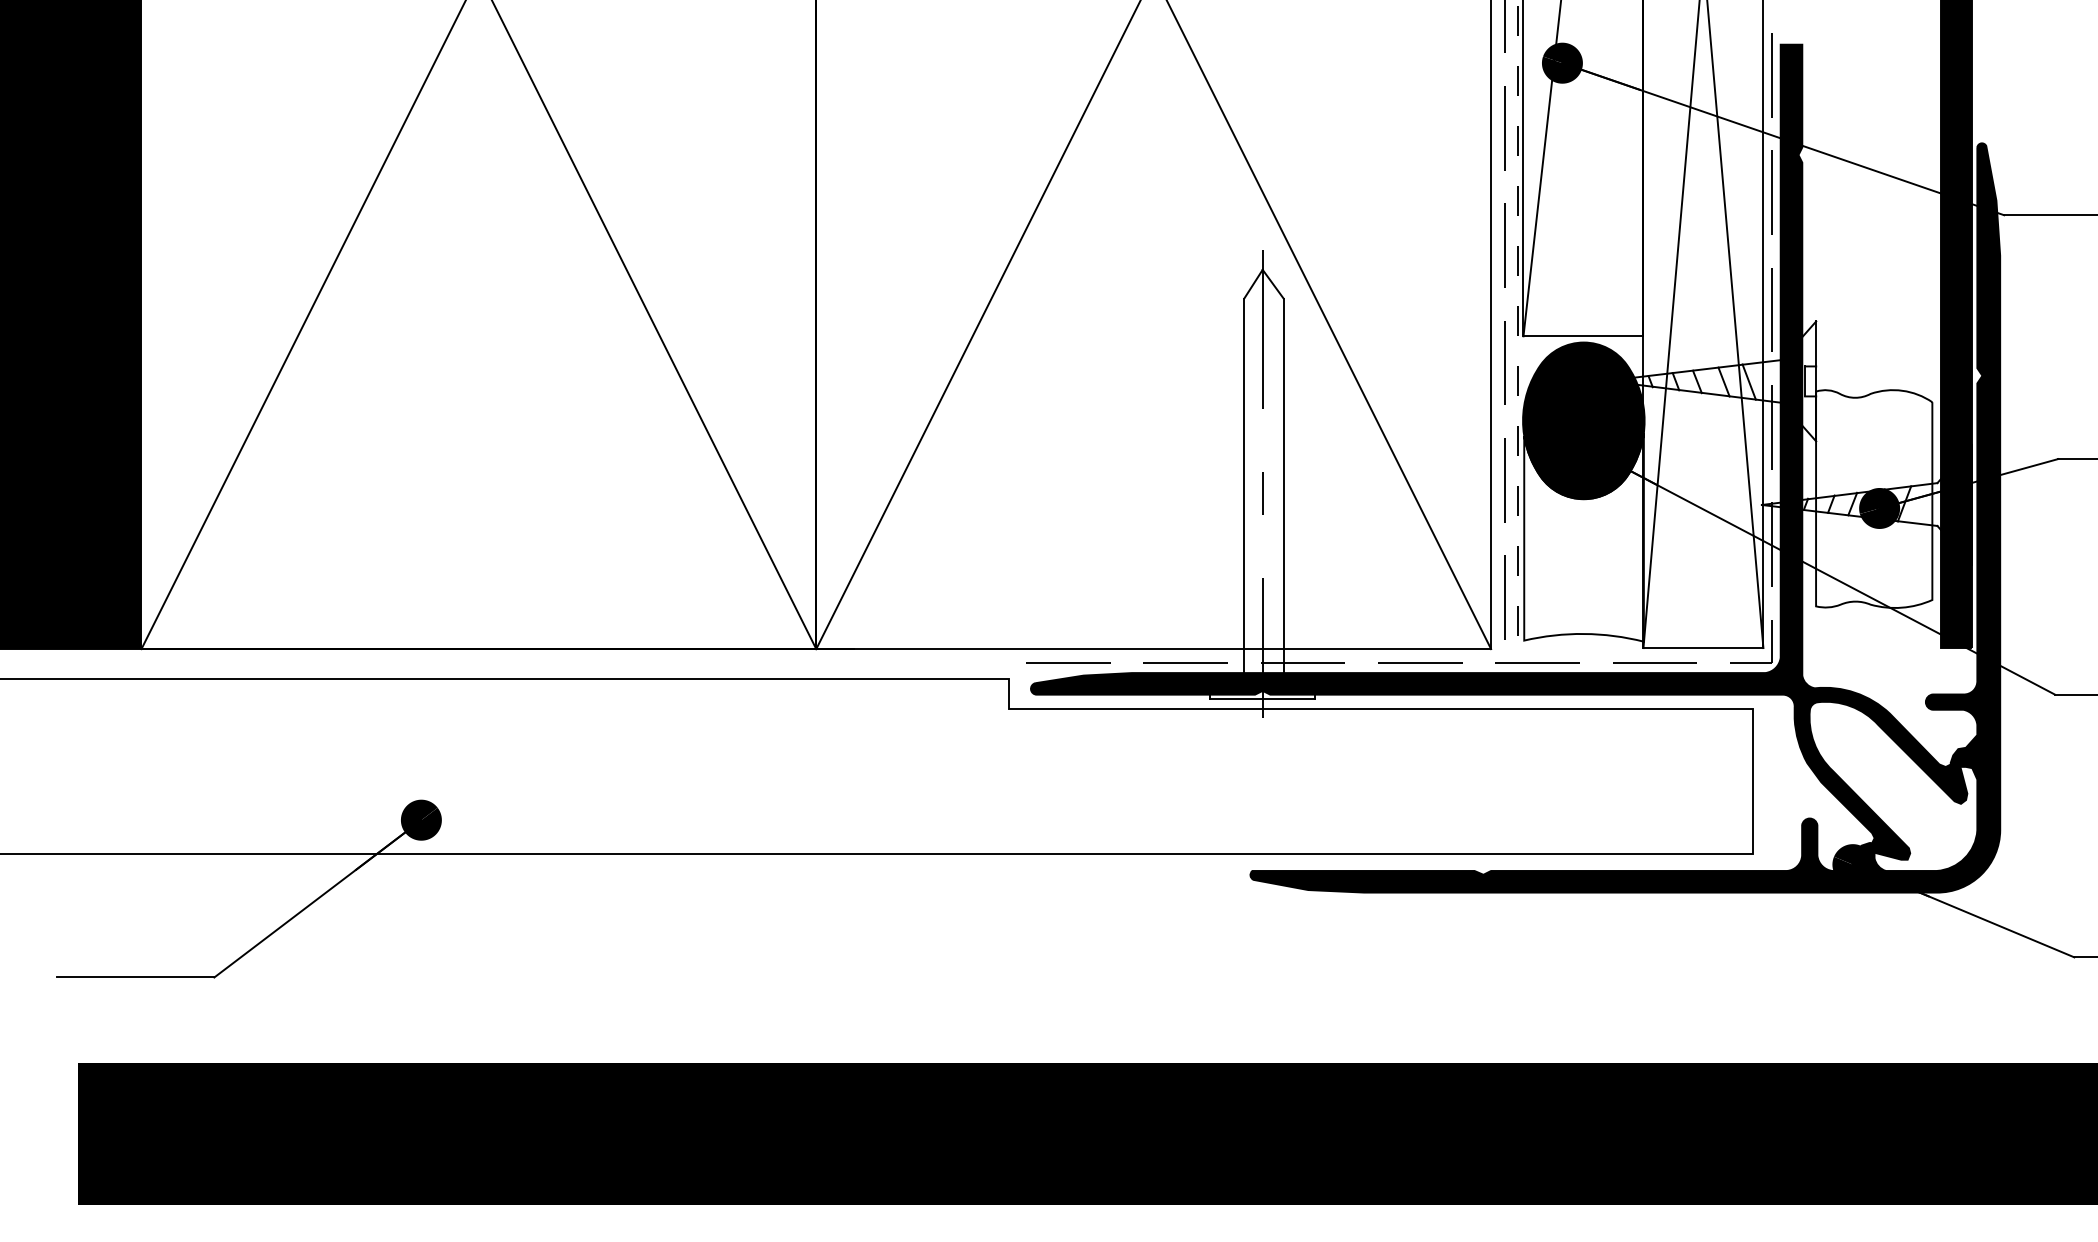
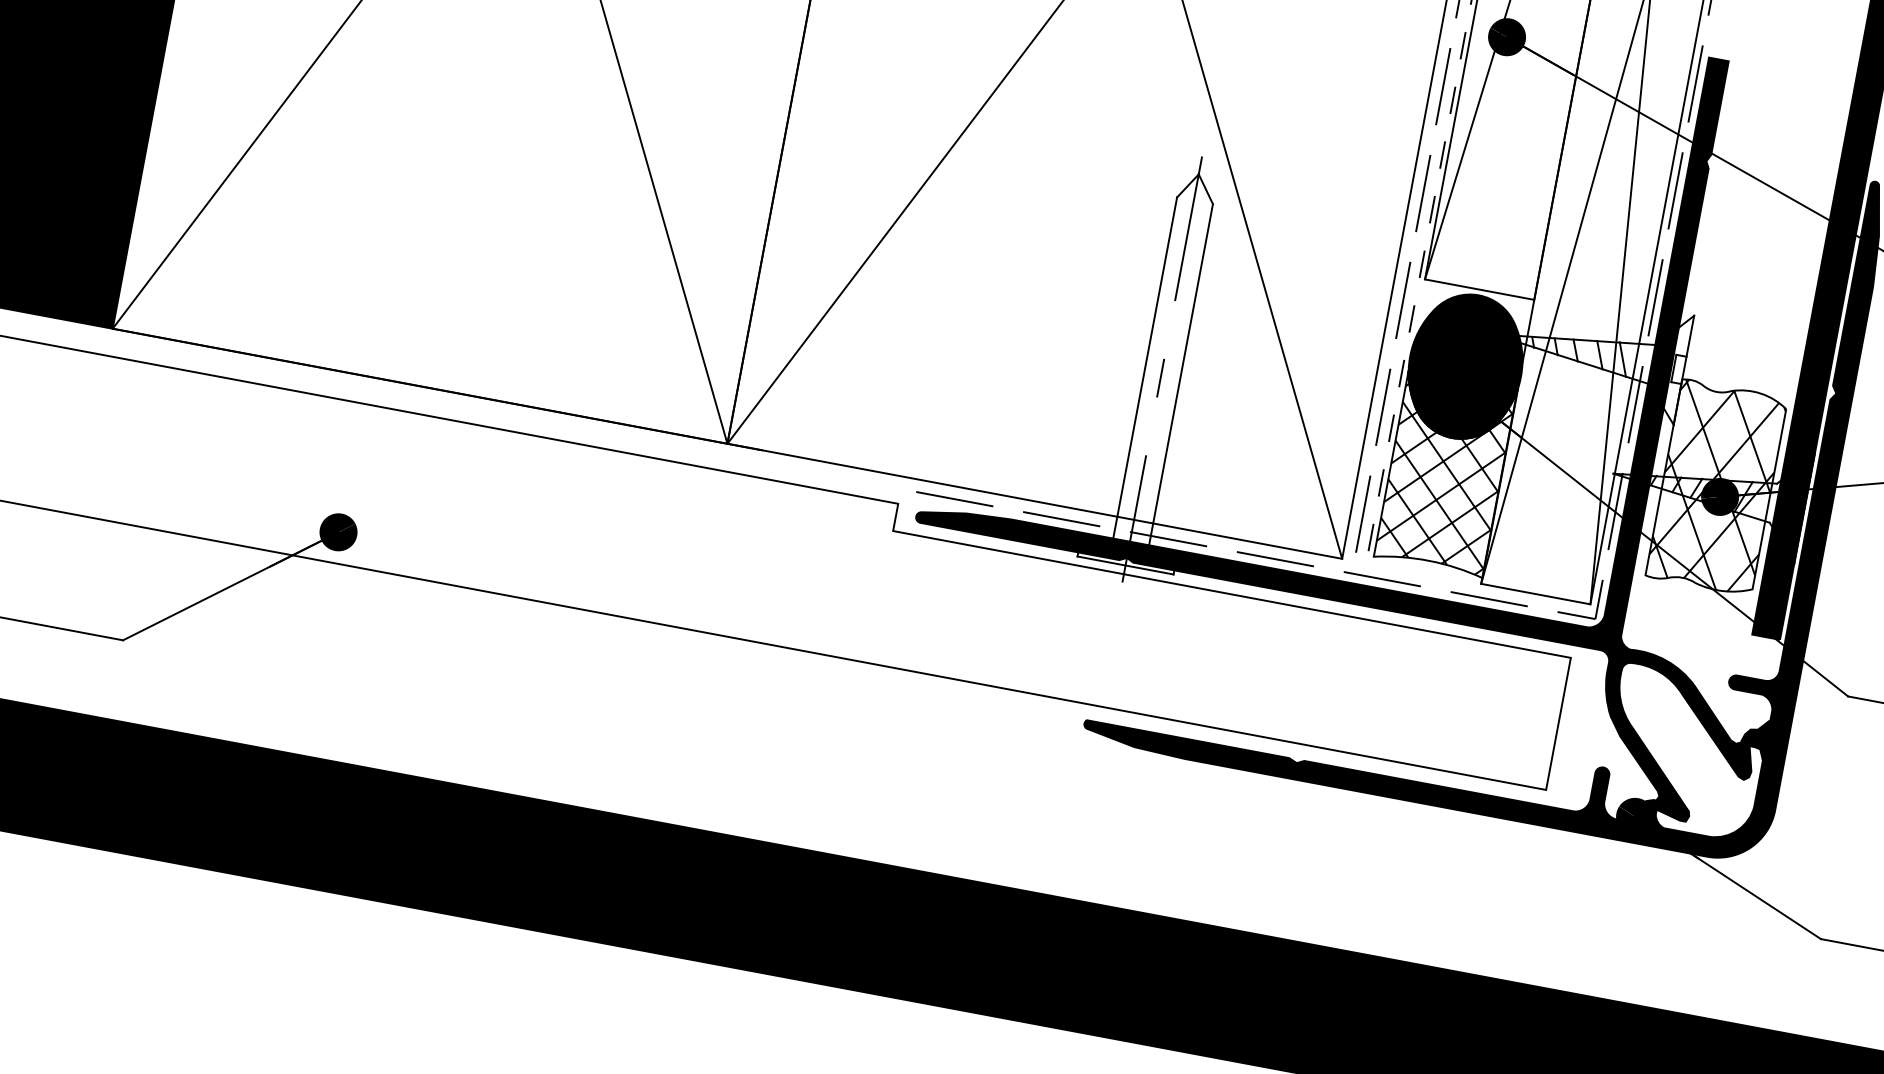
hatch: (1874, 498) -> (1717, 486), added
hatch: (1583, 545) -> (1444, 480), added

